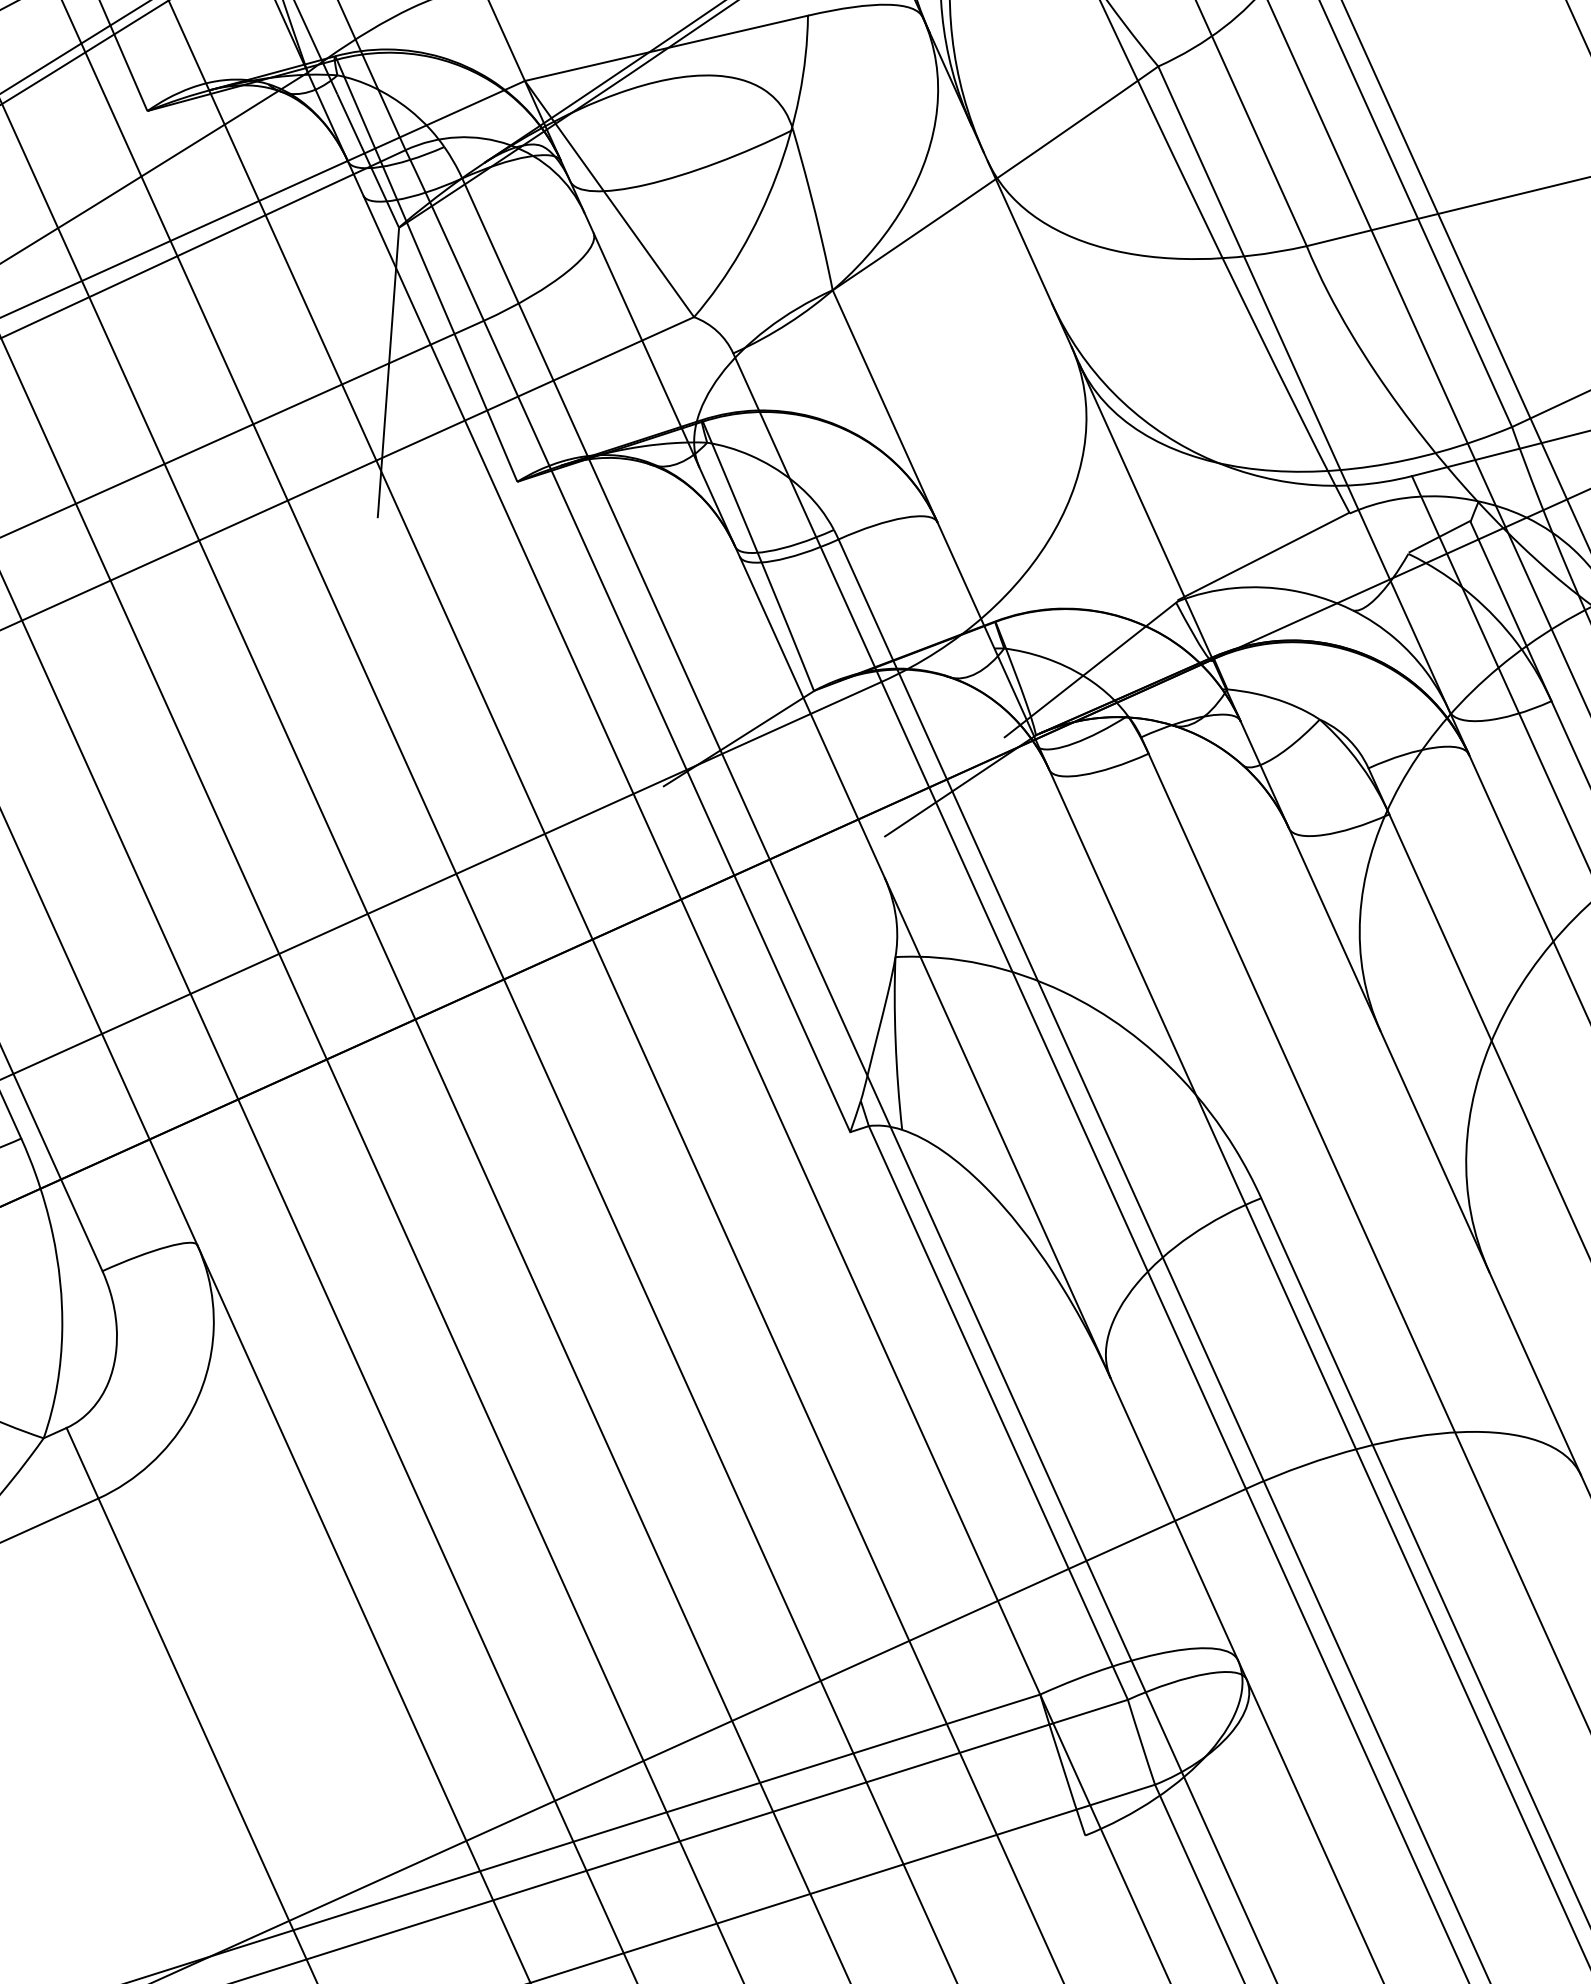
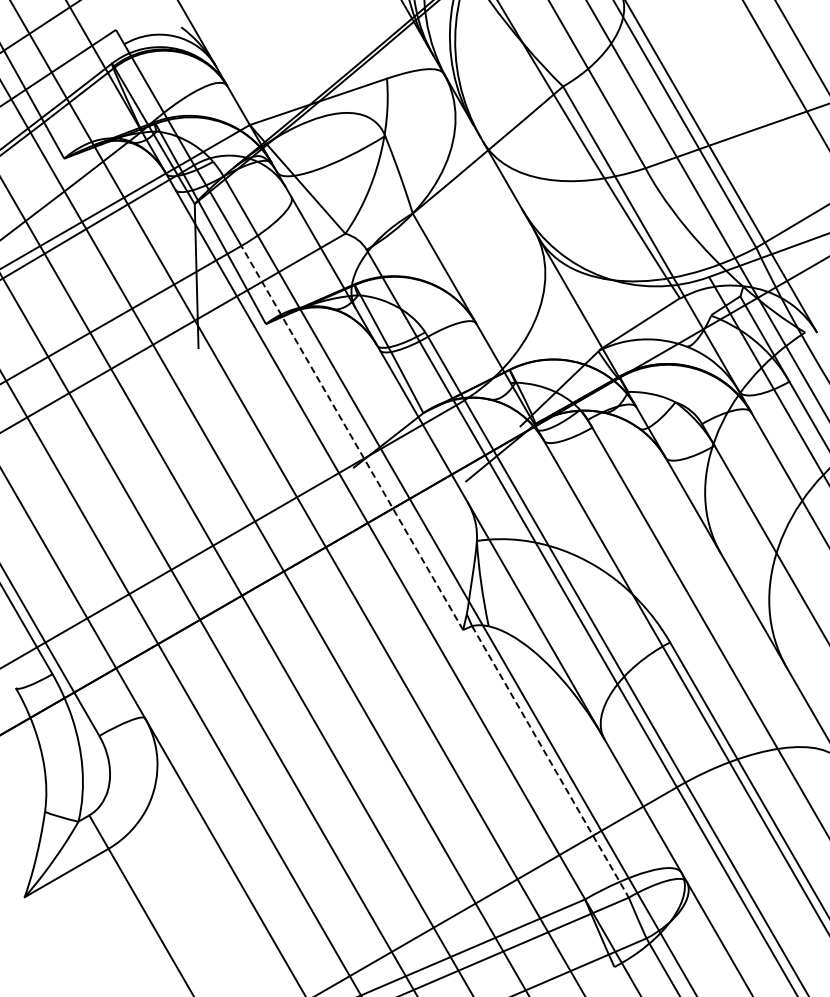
line: (667, 727) -> (352, 438), solid -> dashed
line: (998, 1412) -> (550, 761), solid -> dashed

